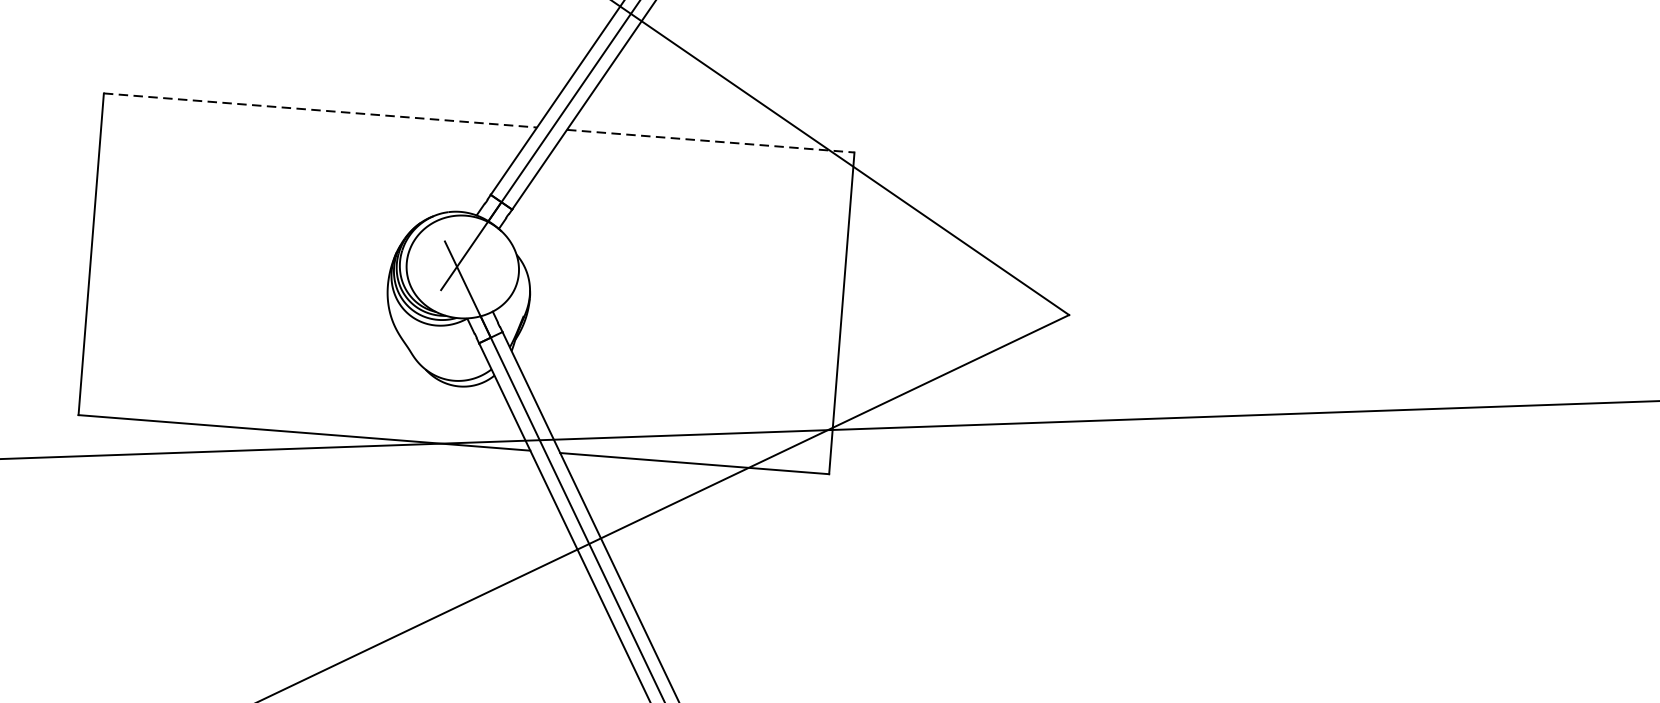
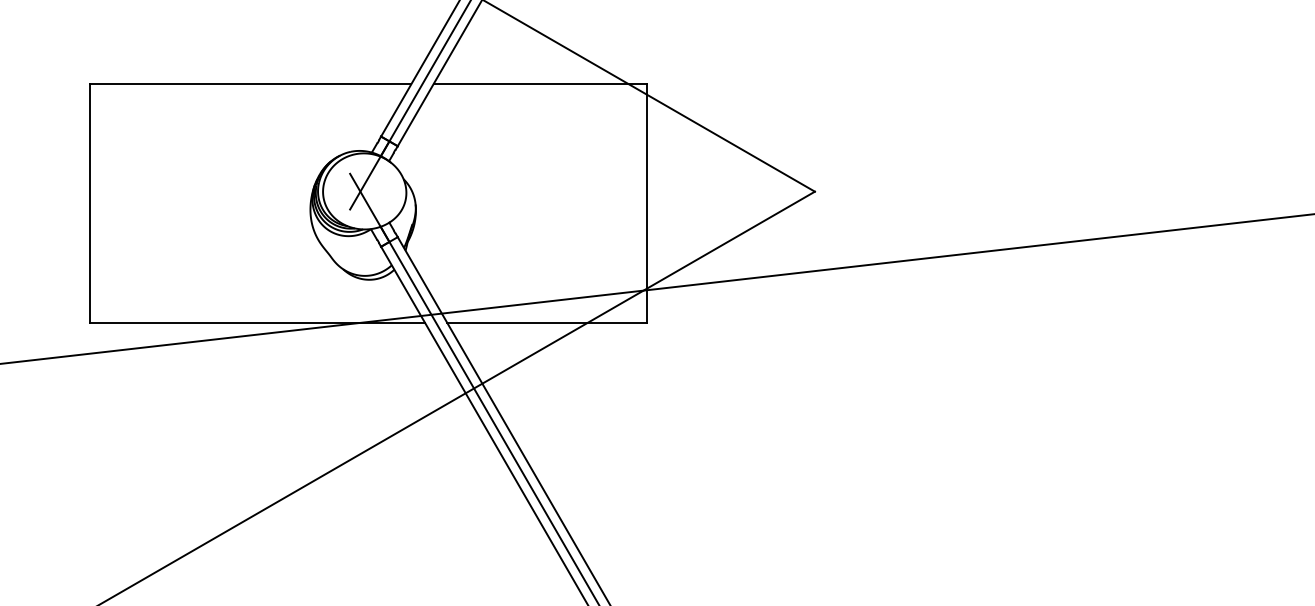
line: (320, 110) -> (250, 84), dashed -> solid
line: (710, 141) -> (540, 84), dashed -> solid

